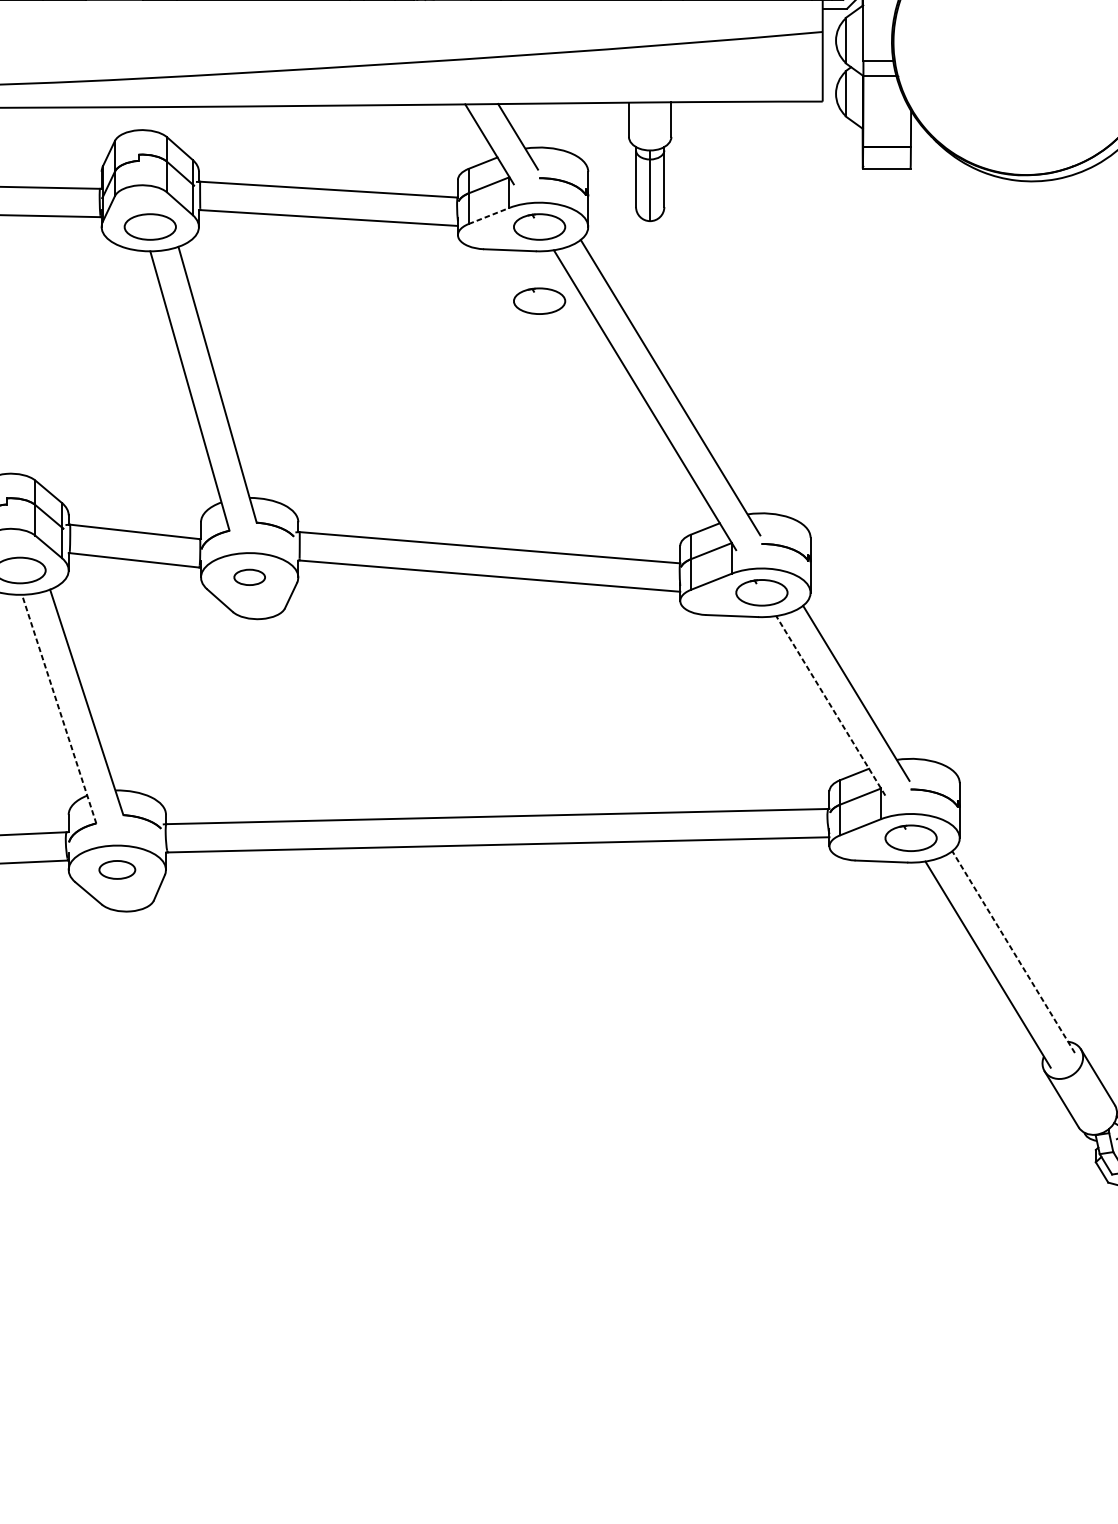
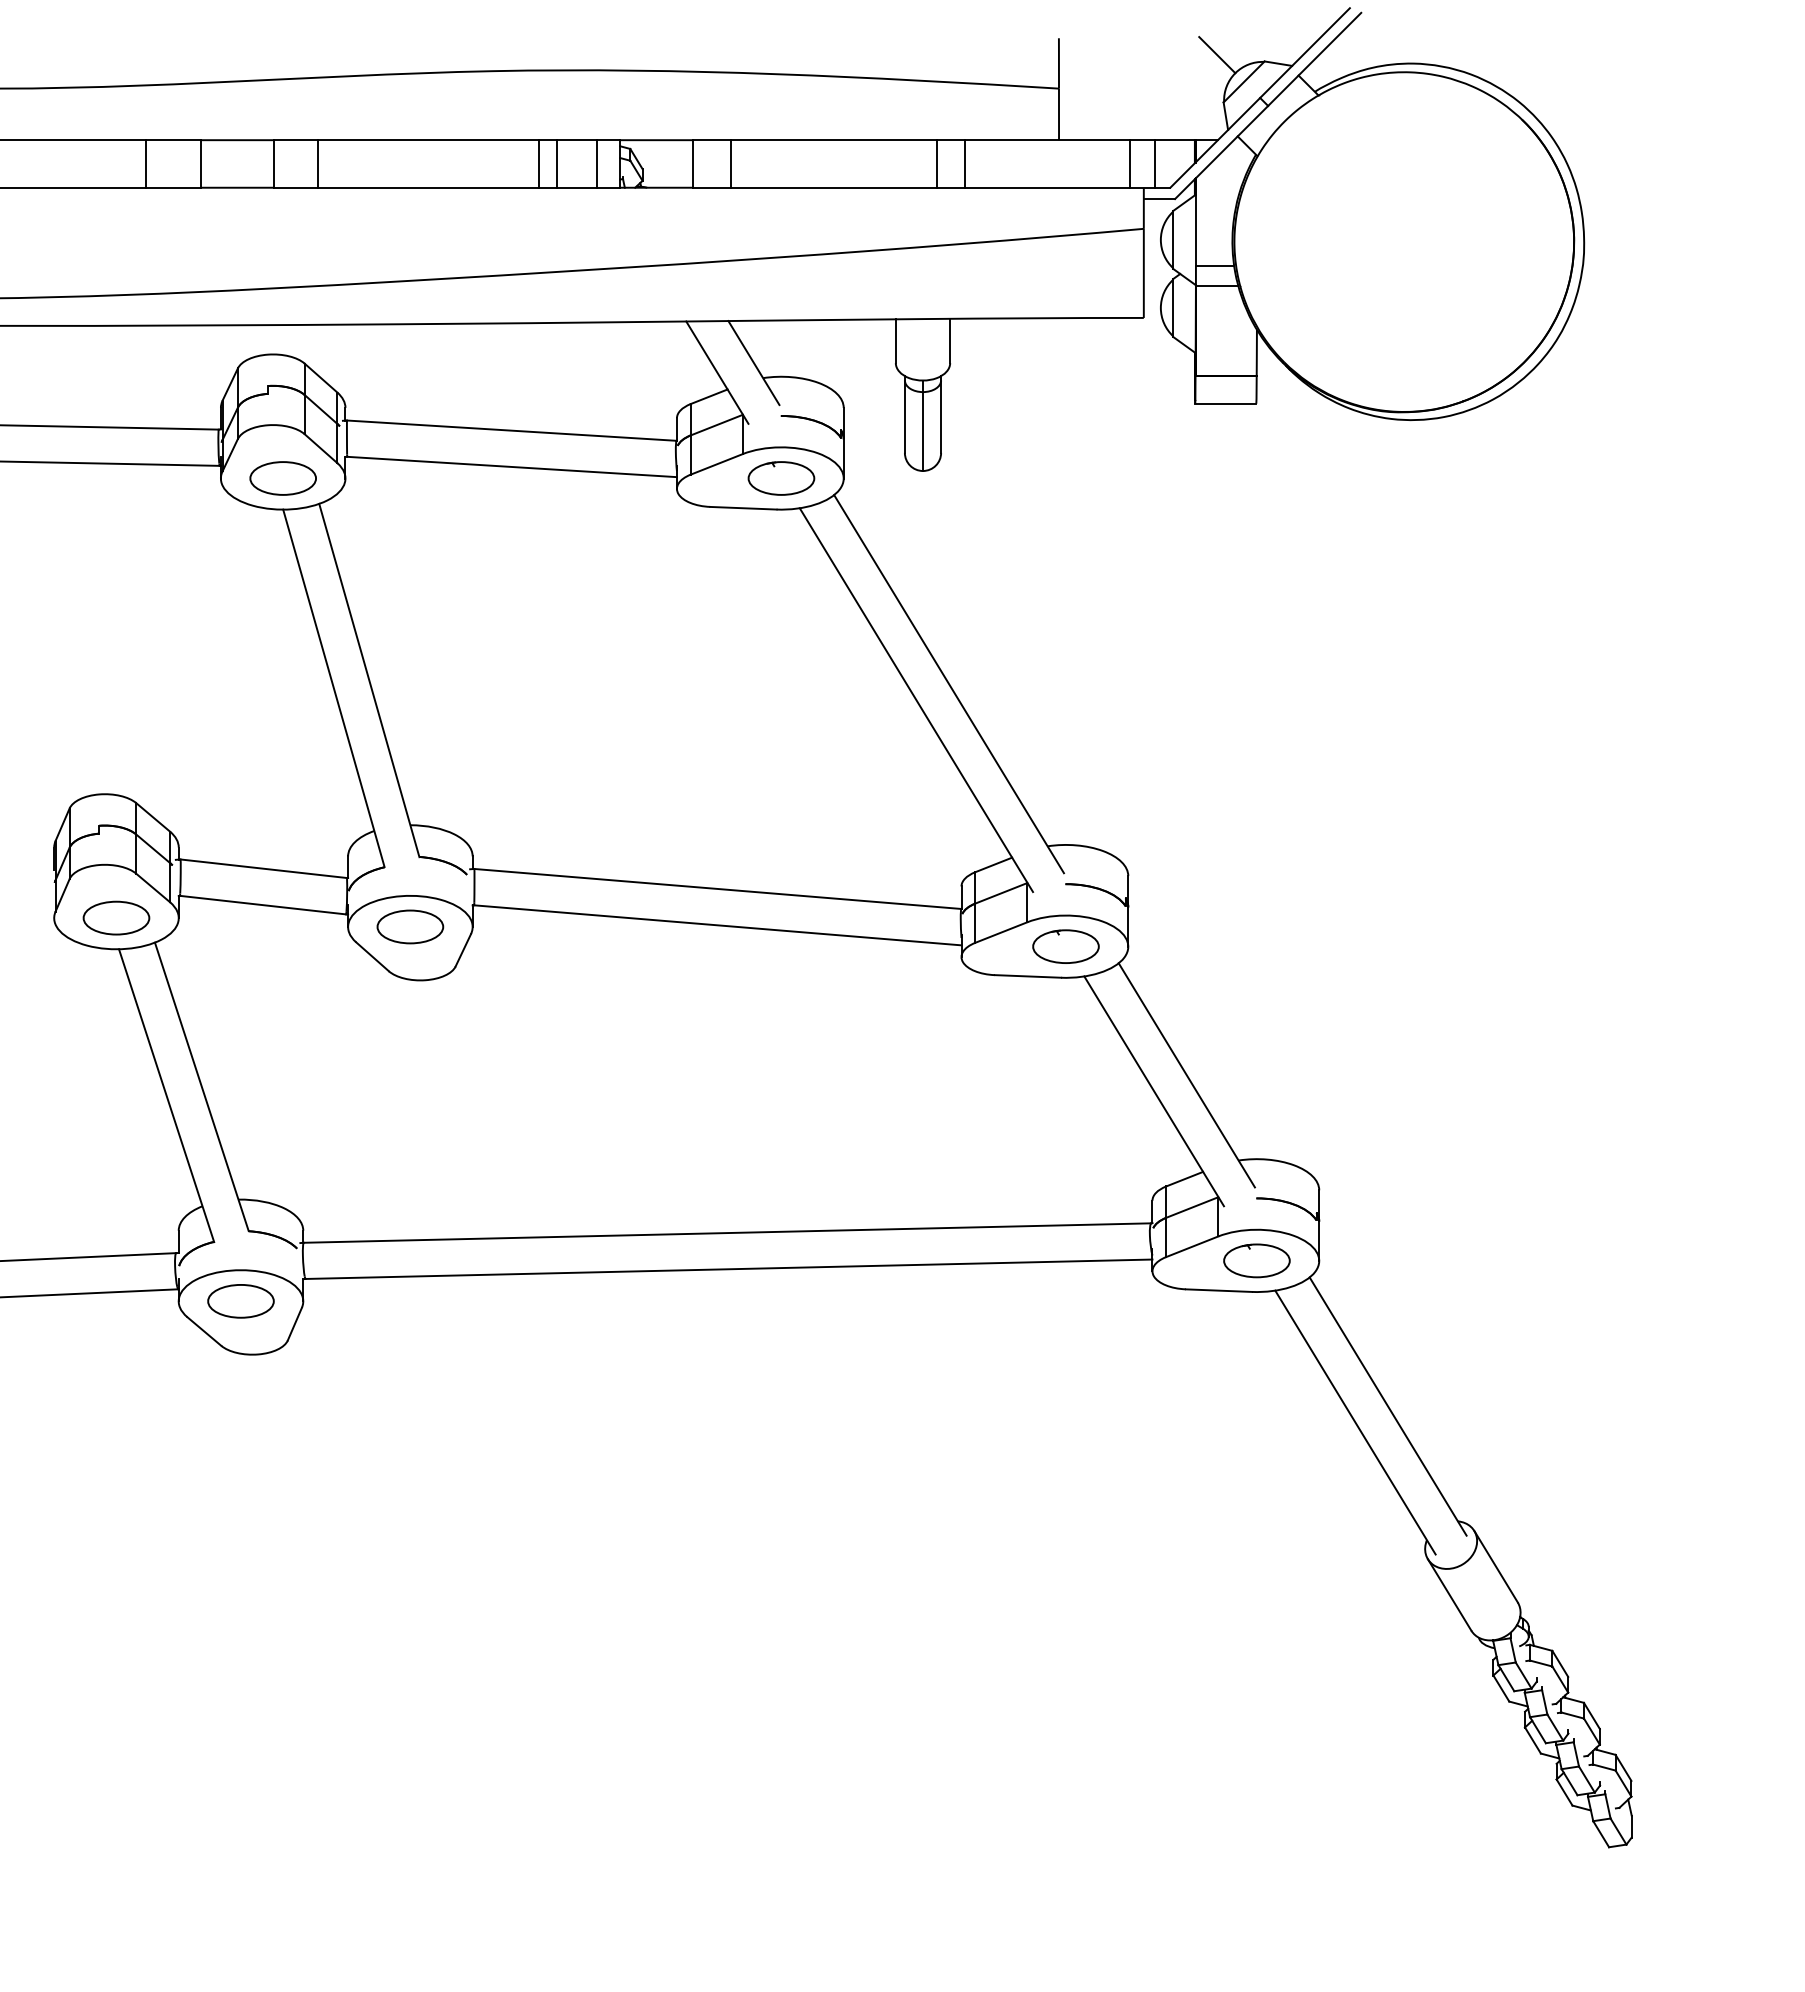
line: (489, 216) -> (717, 464), dashed -> solid
part: (539, 301) -> (781, 573), removed
part: (249, 577) -> (410, 926), size x1.67
line: (830, 705) -> (1153, 1090), dashed -> solid
line: (59, 709) -> (166, 1095), dashed -> solid
part: (116, 870) -> (240, 1301), size x1.43
line: (1013, 952) -> (1387, 1406), dashed -> solid

